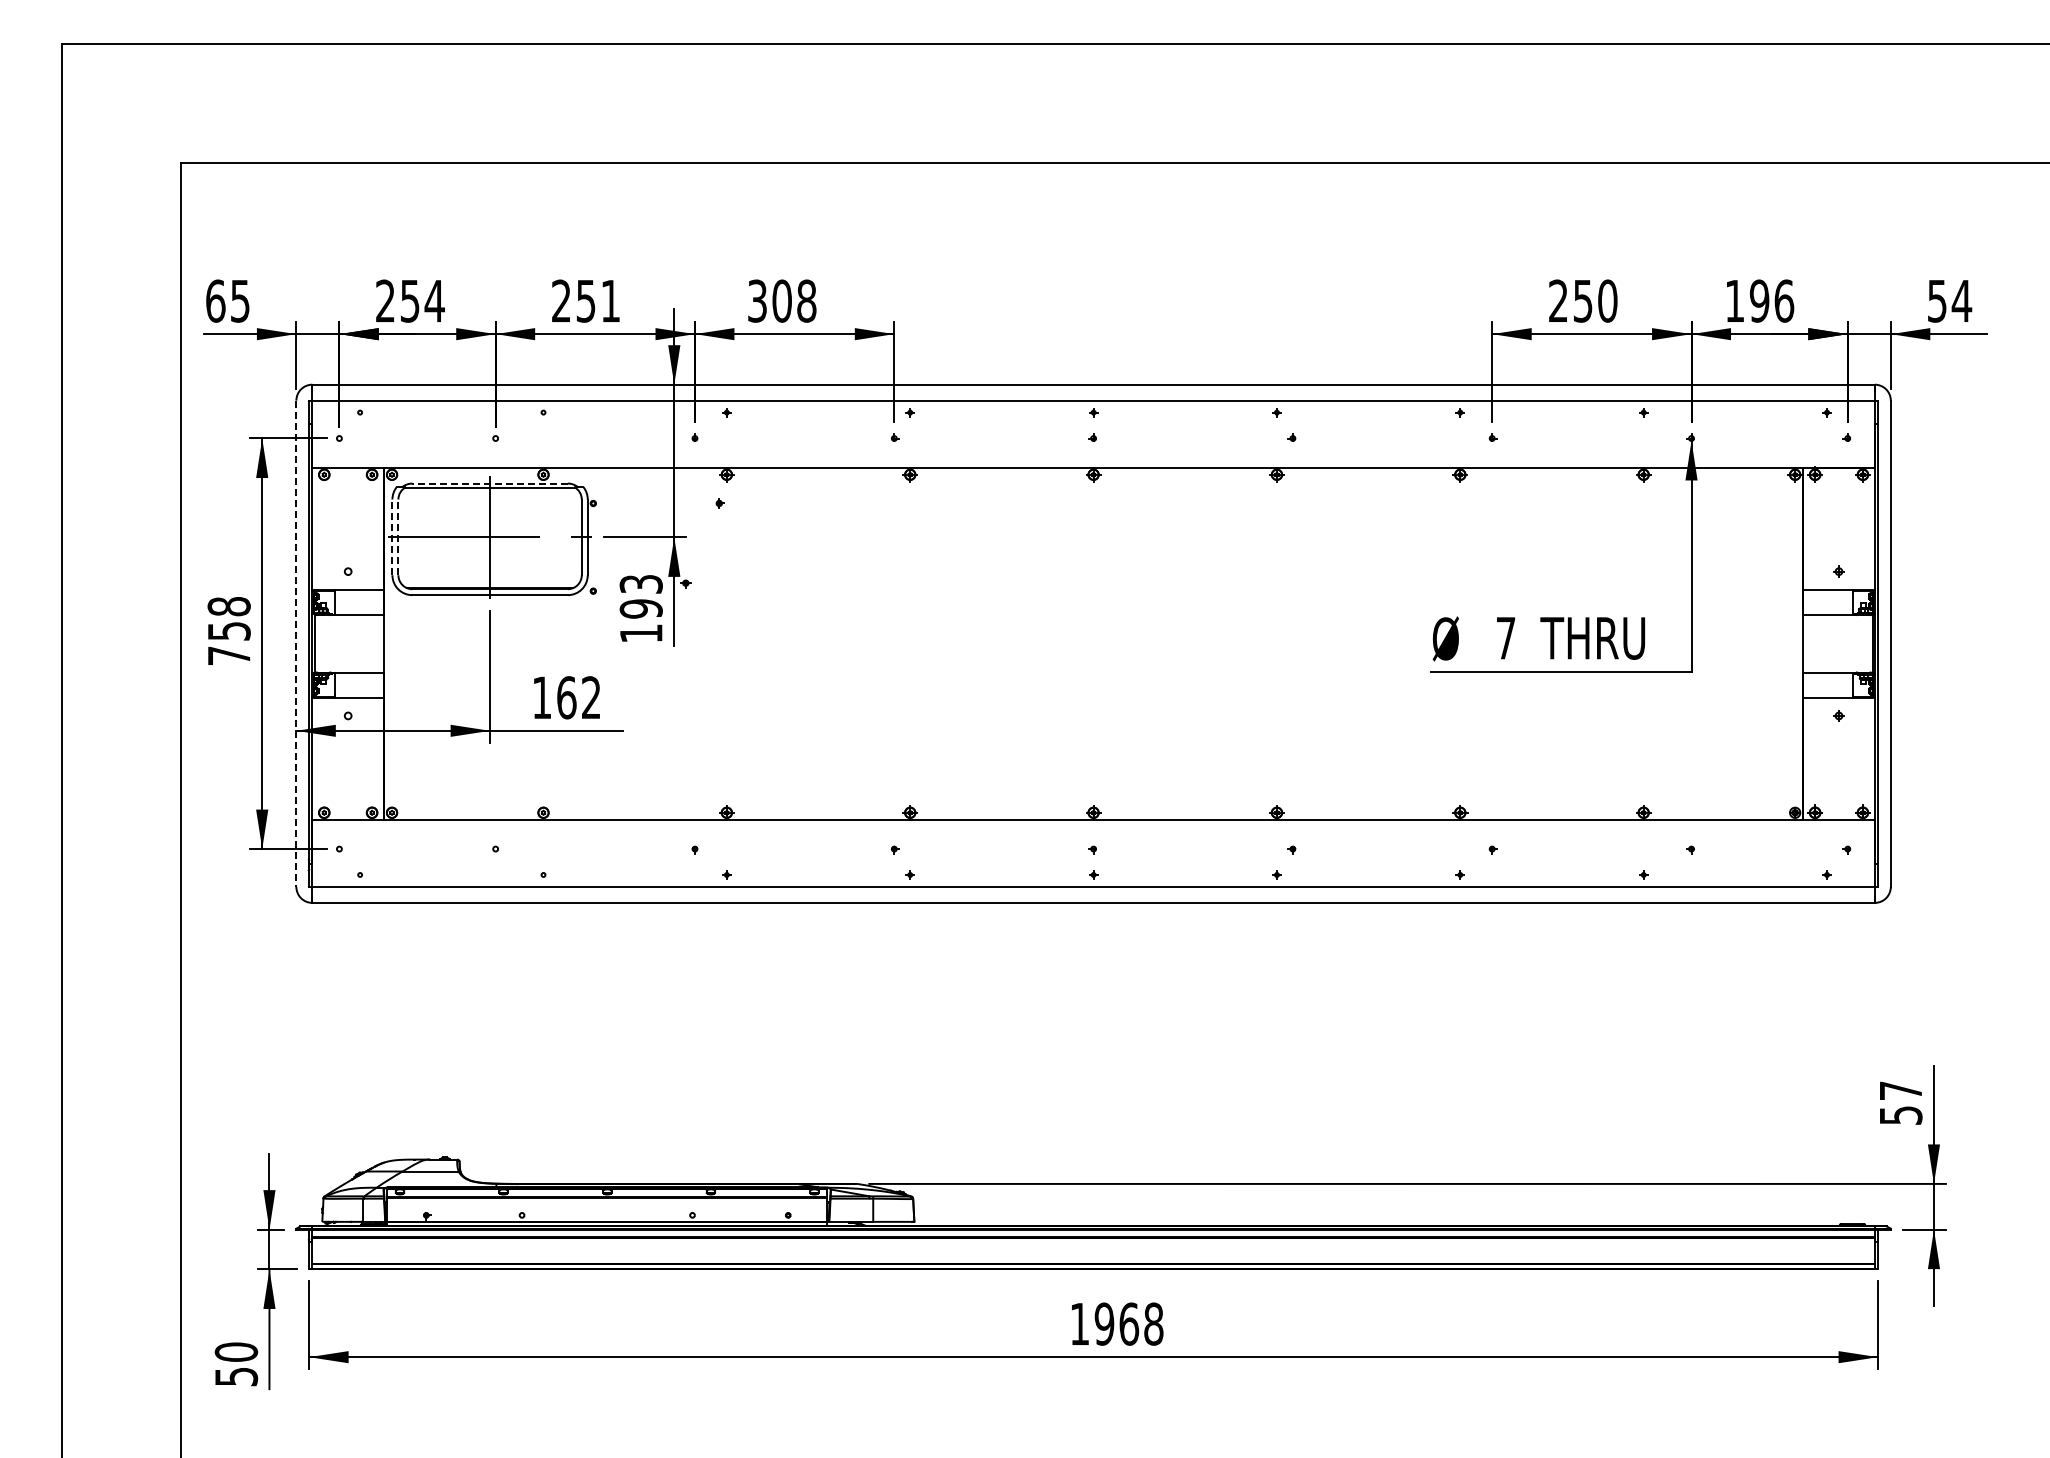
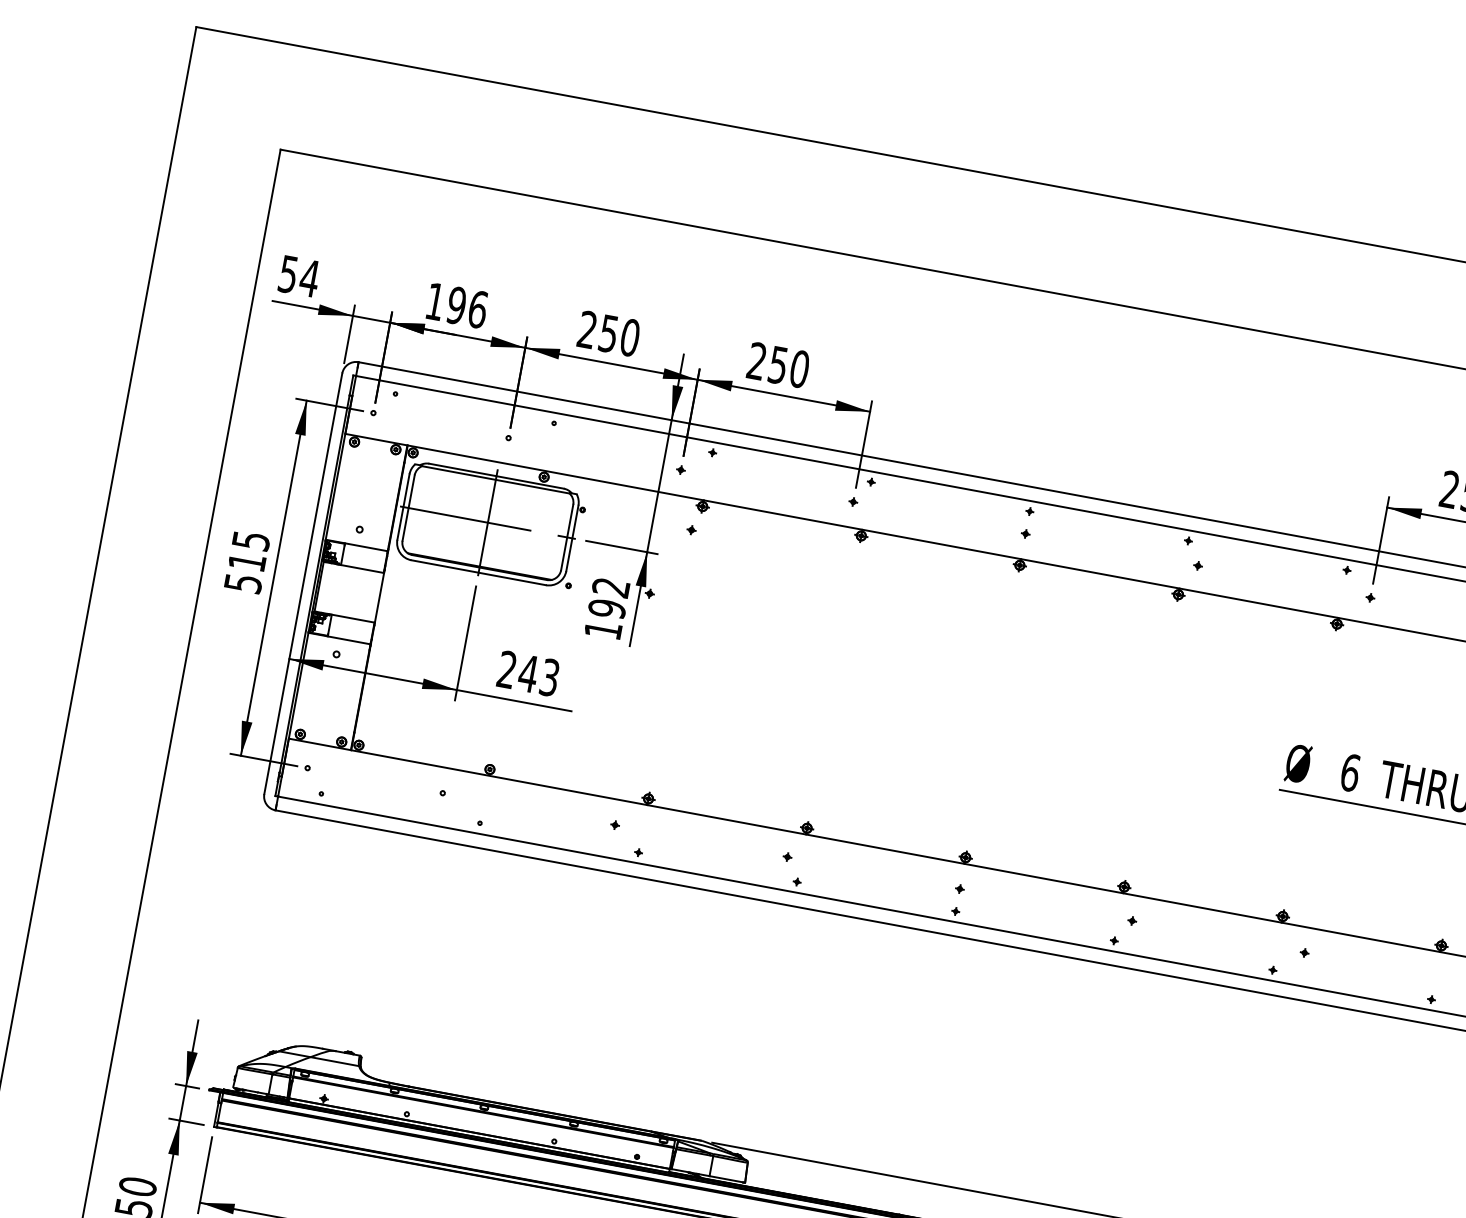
text: (228, 300) -> (299, 275), 65 -> 54
text: (410, 300) -> (457, 305), 254 -> 196
text: (610, 300) -> (630, 337), 251 -> 250
text: (782, 300) -> (778, 364), 308 -> 250
line: (490, 483) -> (496, 476), dashed -> solid
line: (392, 537) -> (403, 507), dashed -> solid
line: (398, 537) -> (408, 508), dashed -> solid
text: (640, 584) -> (610, 587), 193 -> 192
text: (228, 631) -> (246, 562), 758 -> 515
text: (1505, 637) -> (1350, 772), 7 -> 6
line: (296, 644) -> (303, 584), dashed -> solid
text: (566, 697) -> (528, 673), 162 -> 243

